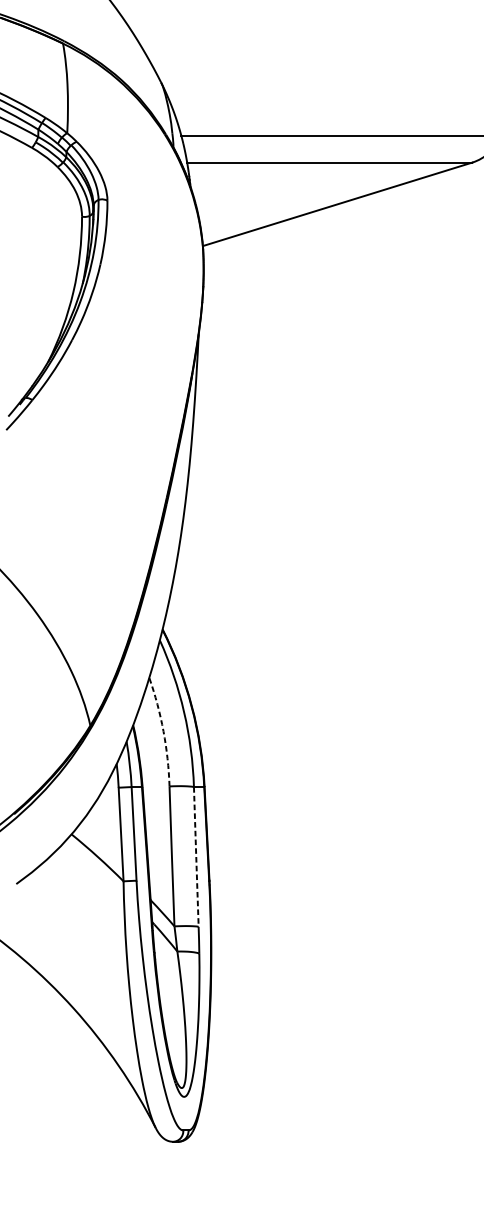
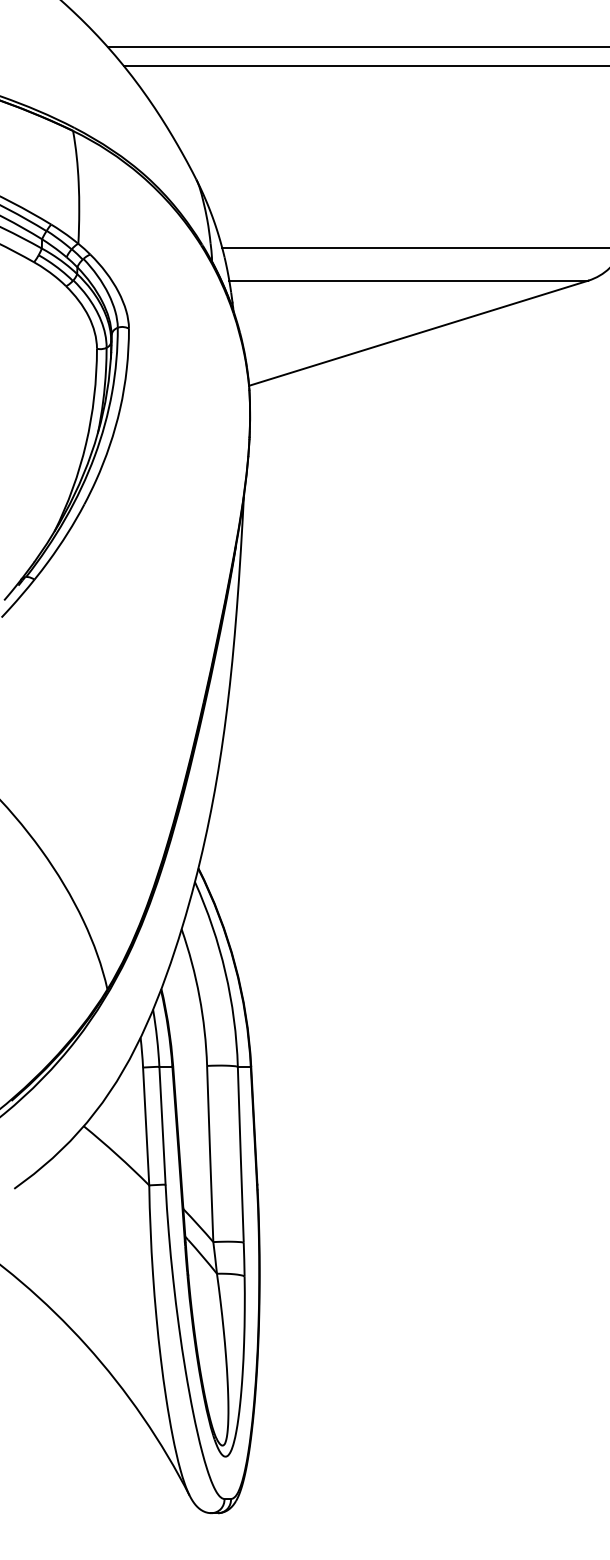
arc: (163, 731) -> (199, 996), dashed -> solid
arc: (196, 856) -> (240, 1154), dashed -> solid

